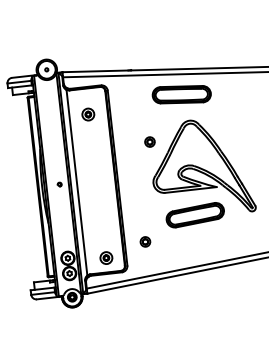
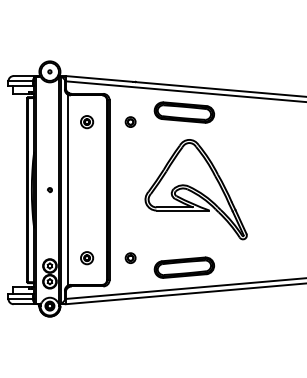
part: (149, 141) -> (130, 121), moved
part: (194, 215) -> (183, 267), moved
part: (106, 258) -> (87, 258), moved

